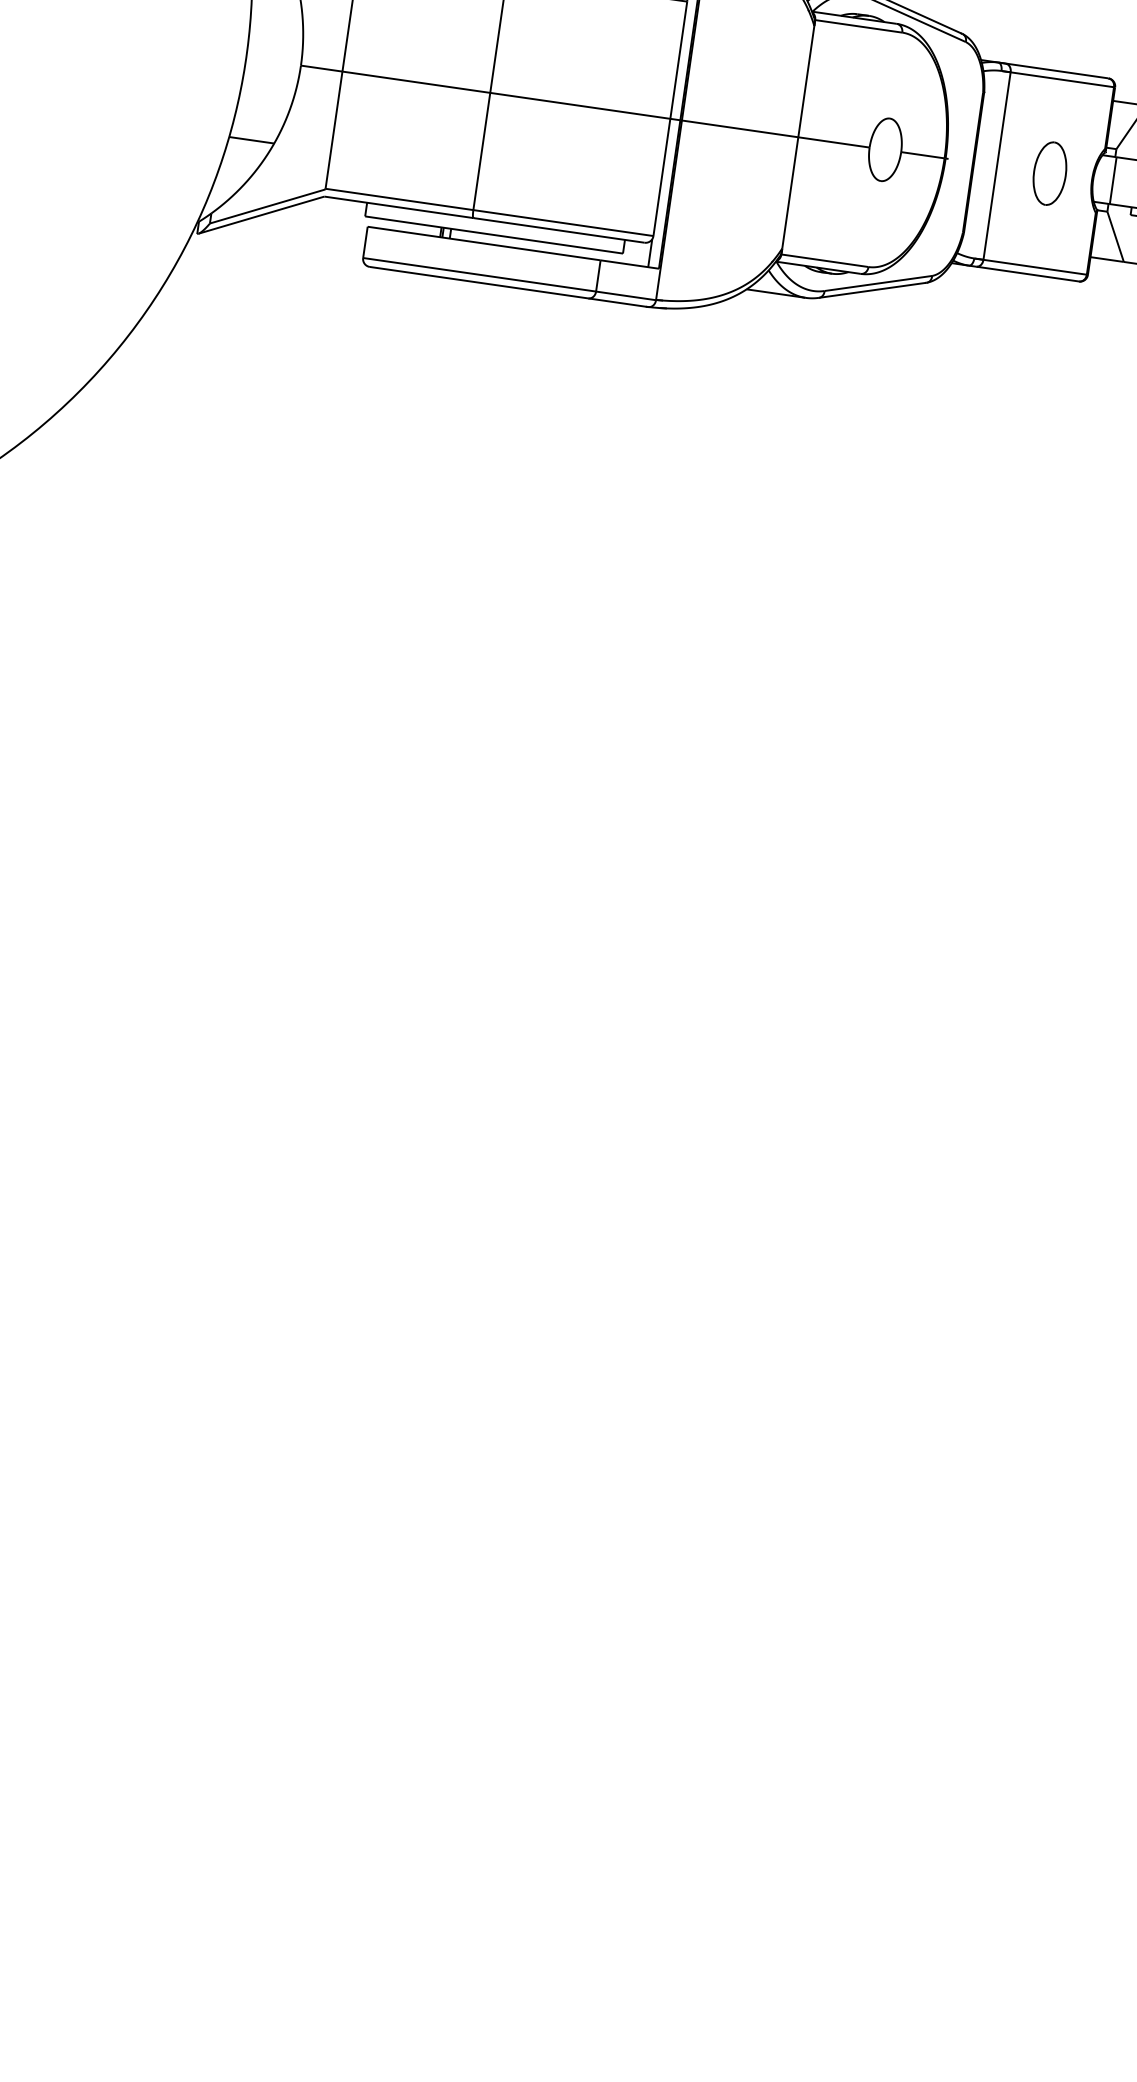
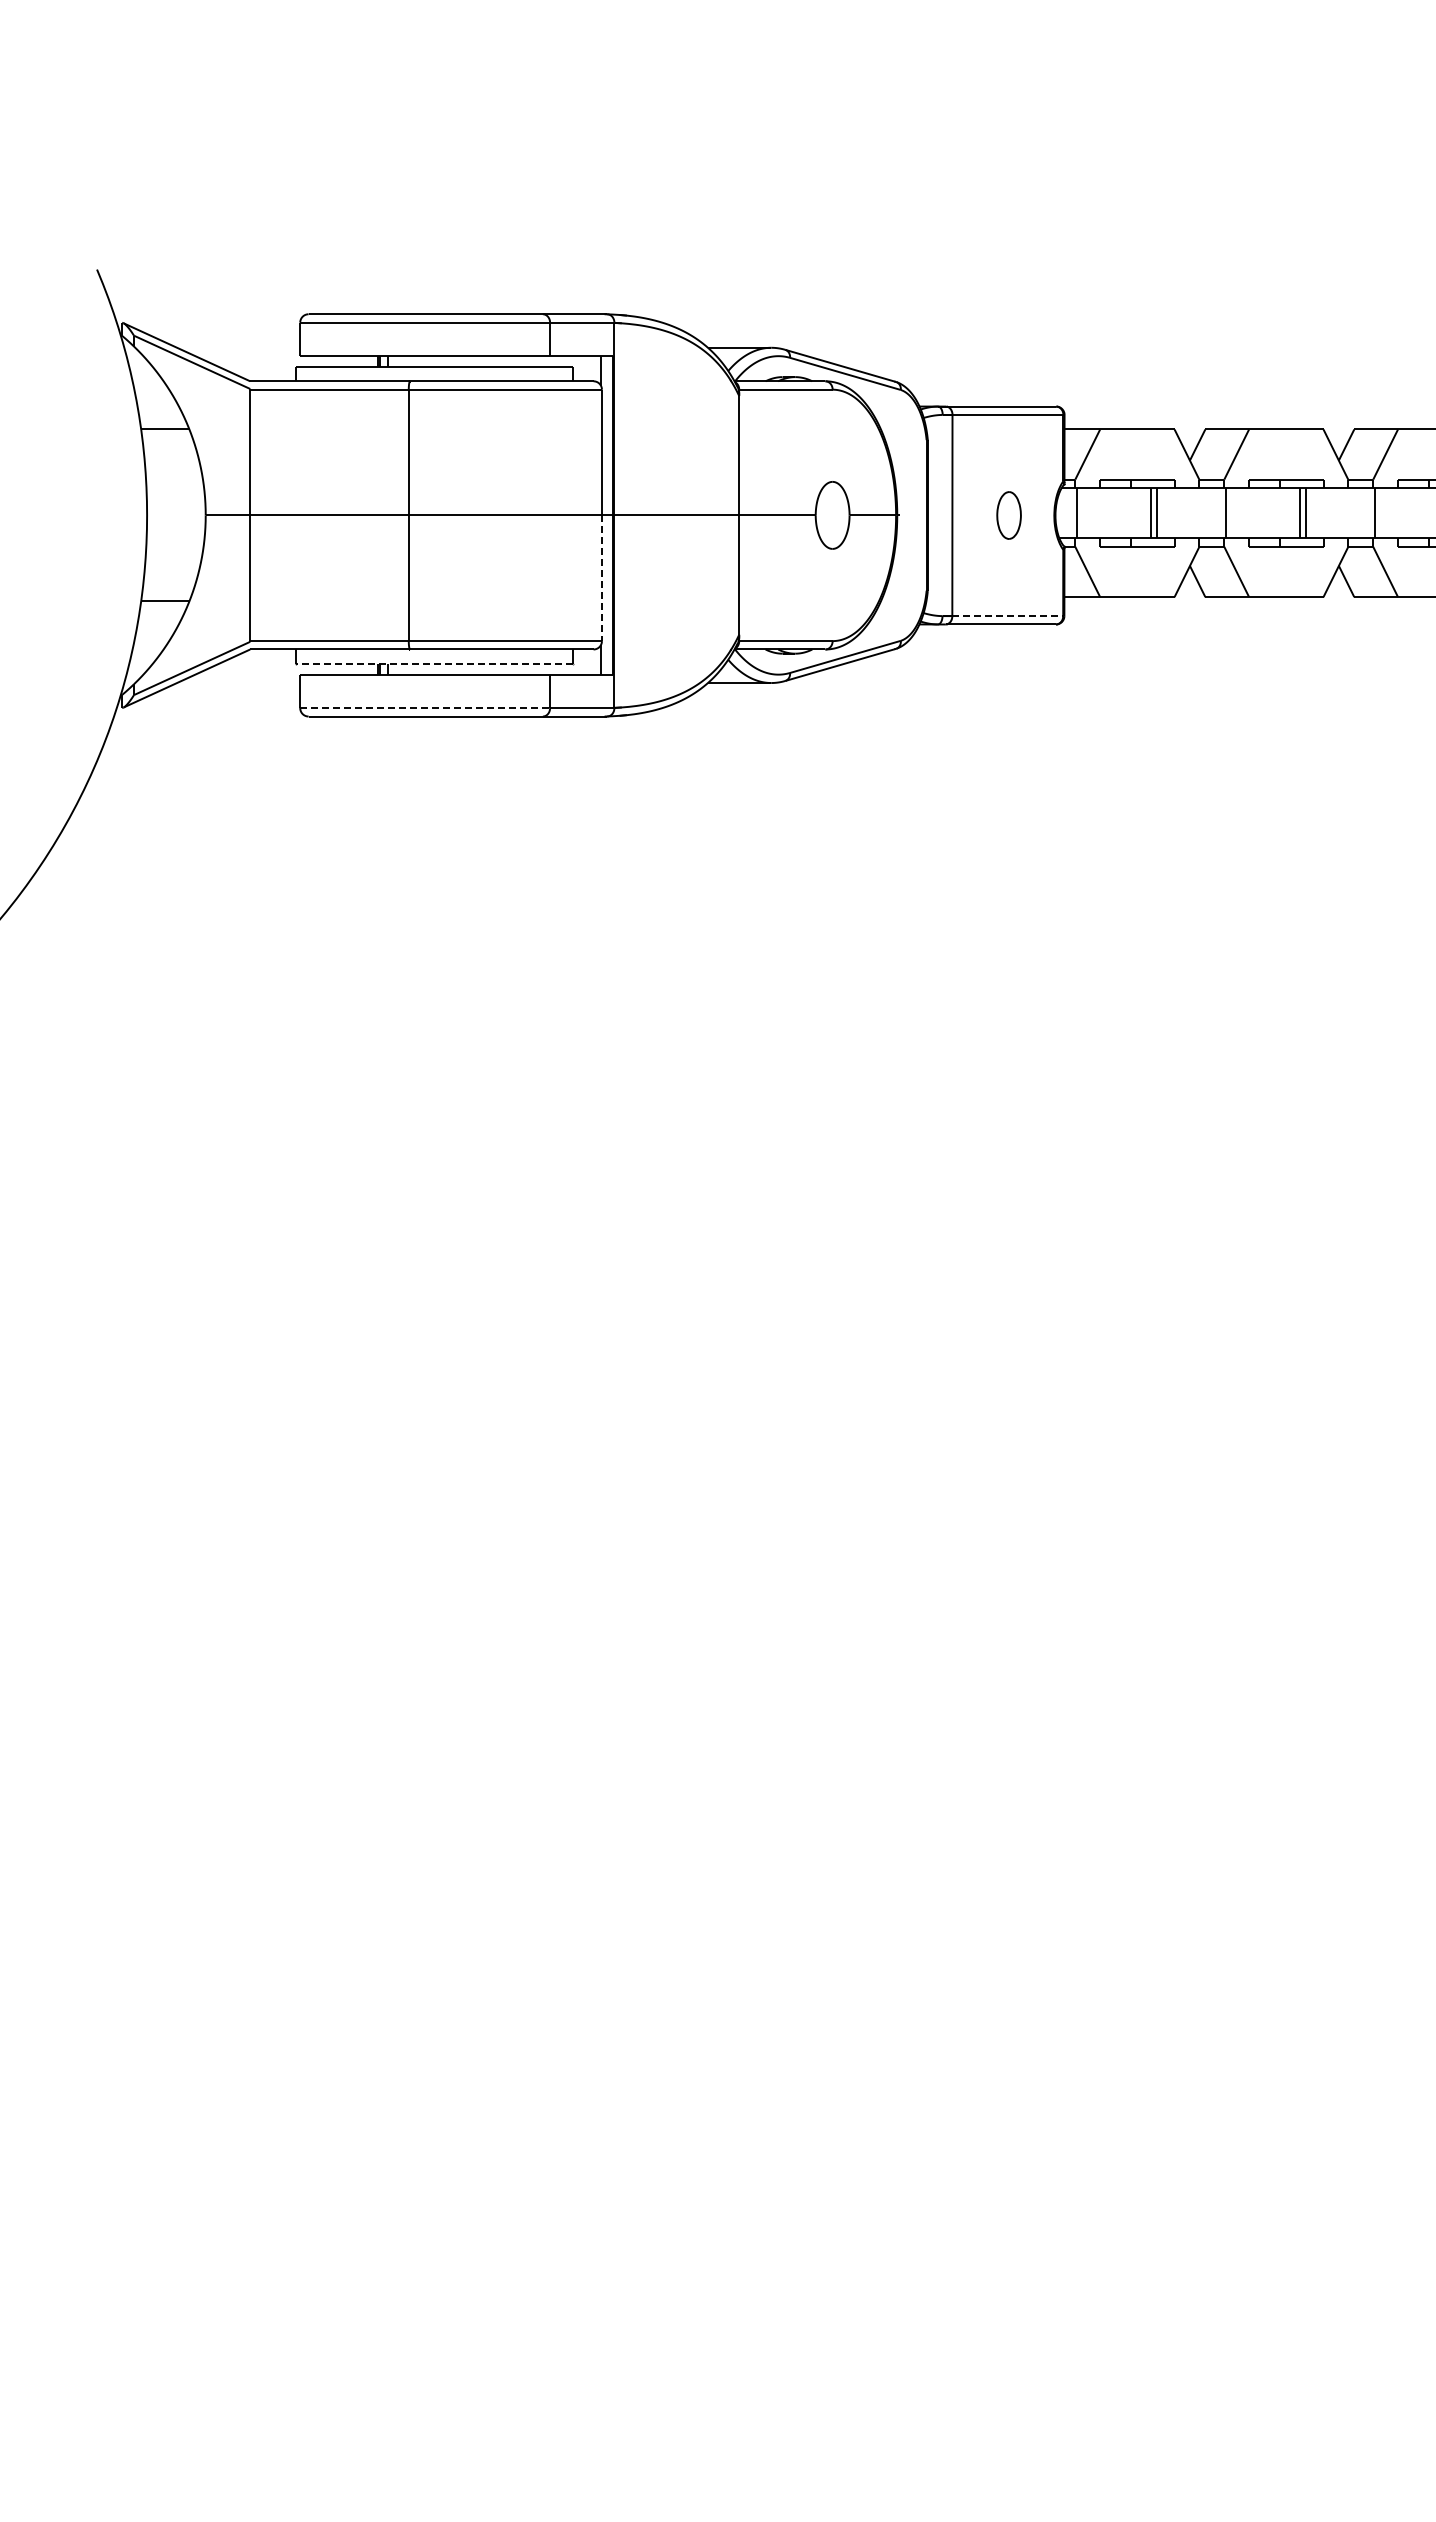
part: (1049, 173) -> (1008, 515), size x0.7
line: (661, 177) -> (601, 578), solid -> dashed
line: (493, 235) -> (433, 664), solid -> dashed
line: (1035, 267) -> (1008, 616), solid -> dashed
line: (479, 275) -> (425, 708), solid -> dashed

